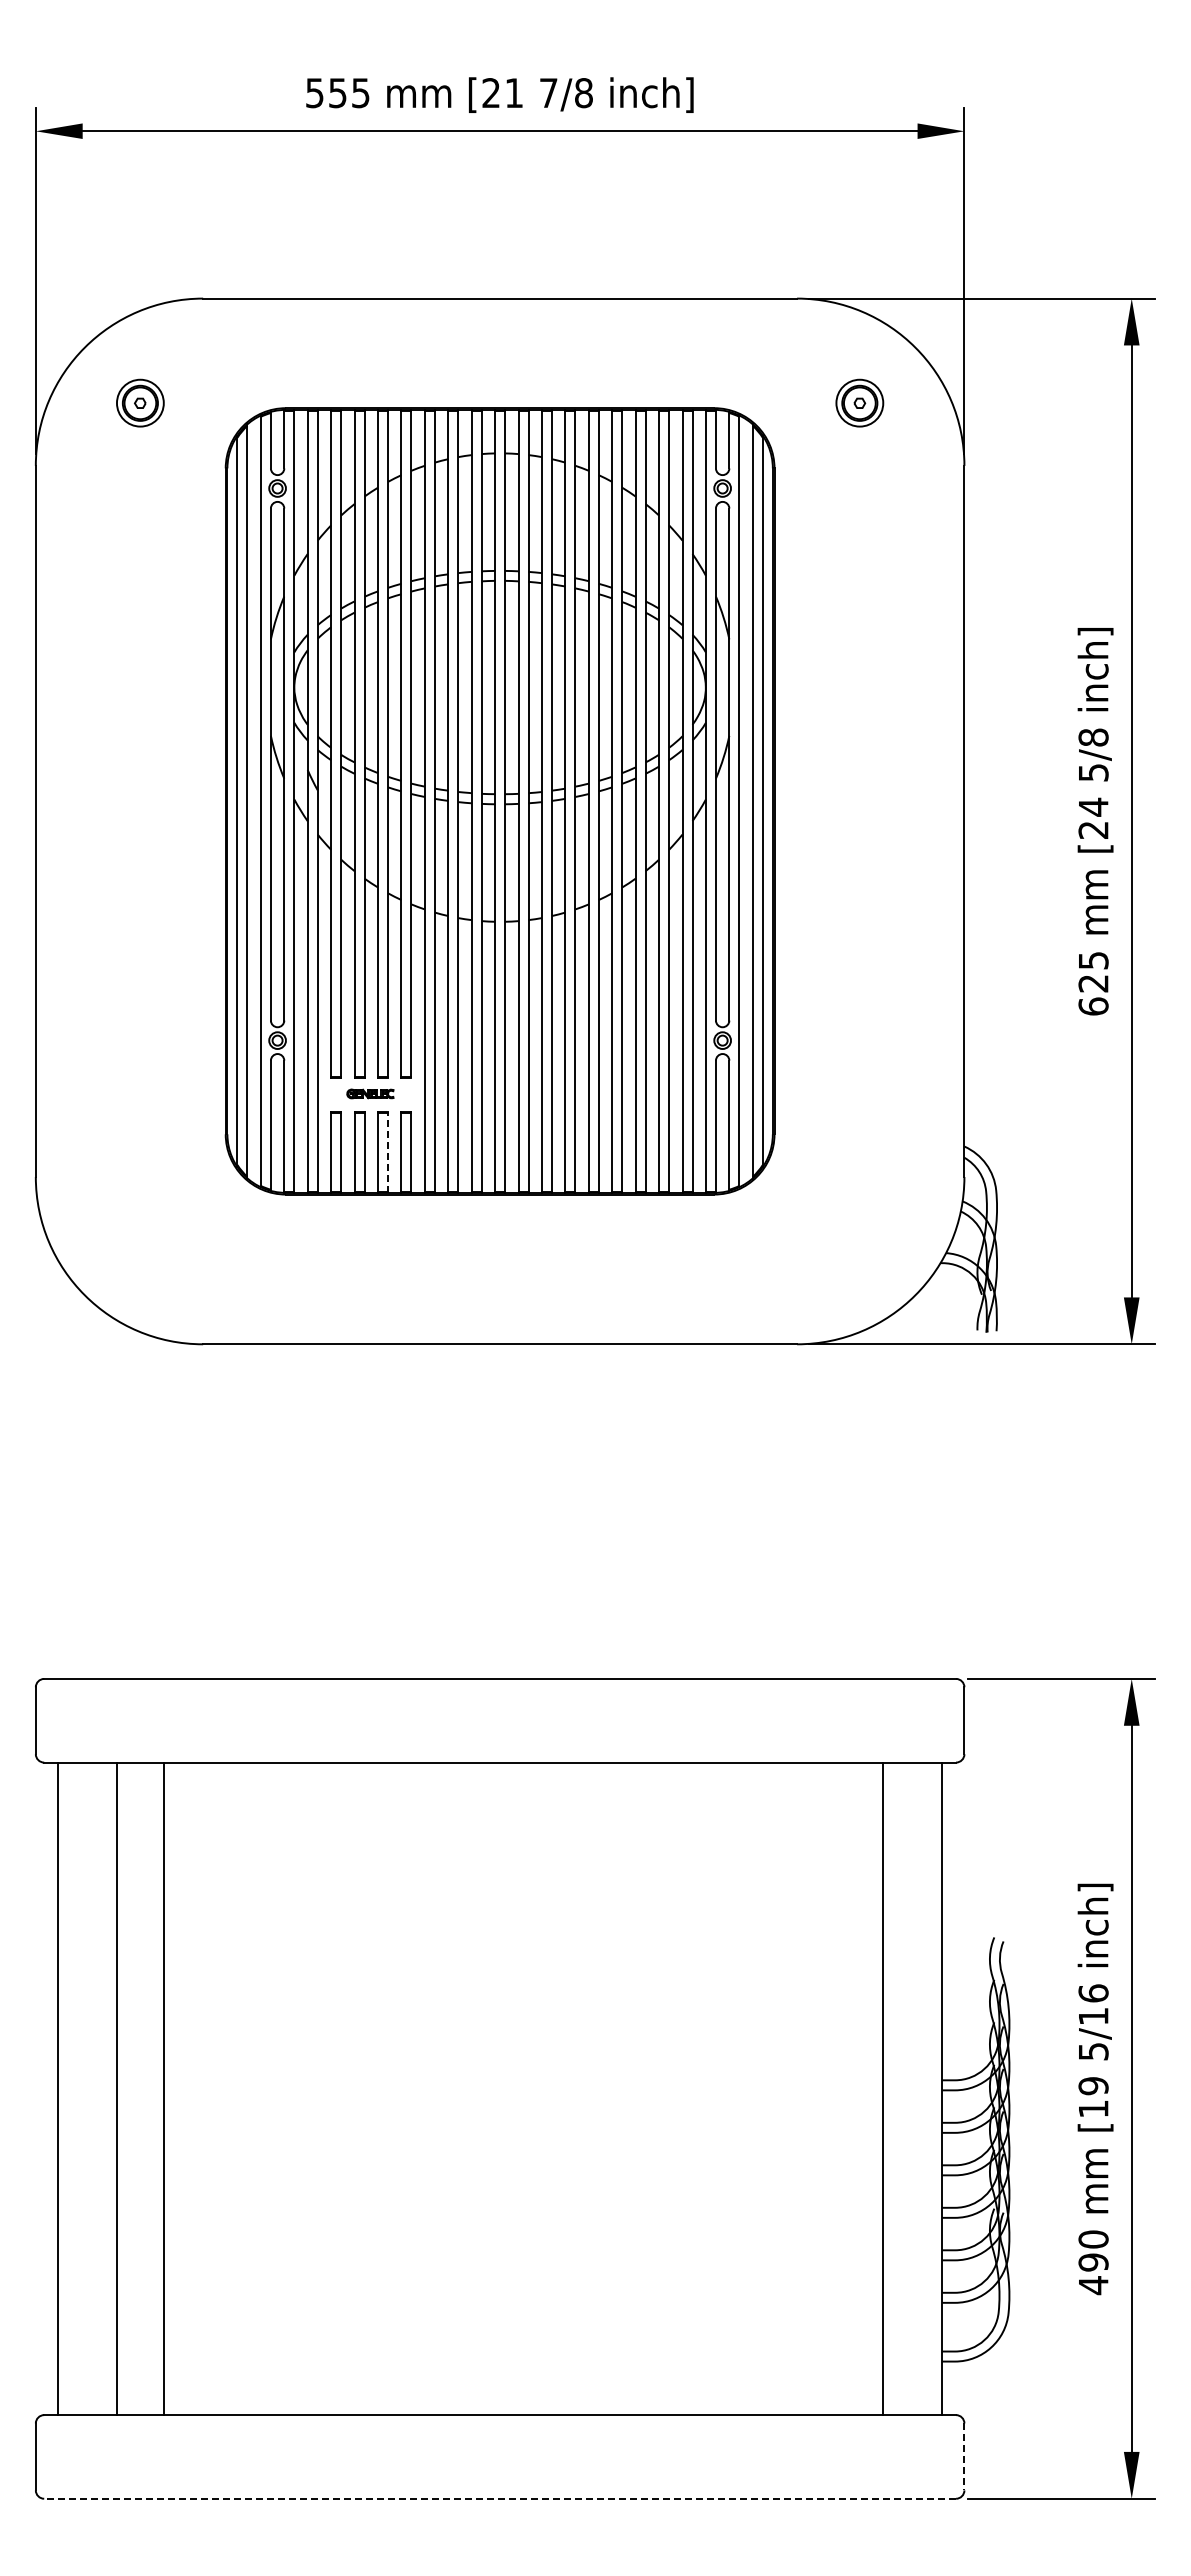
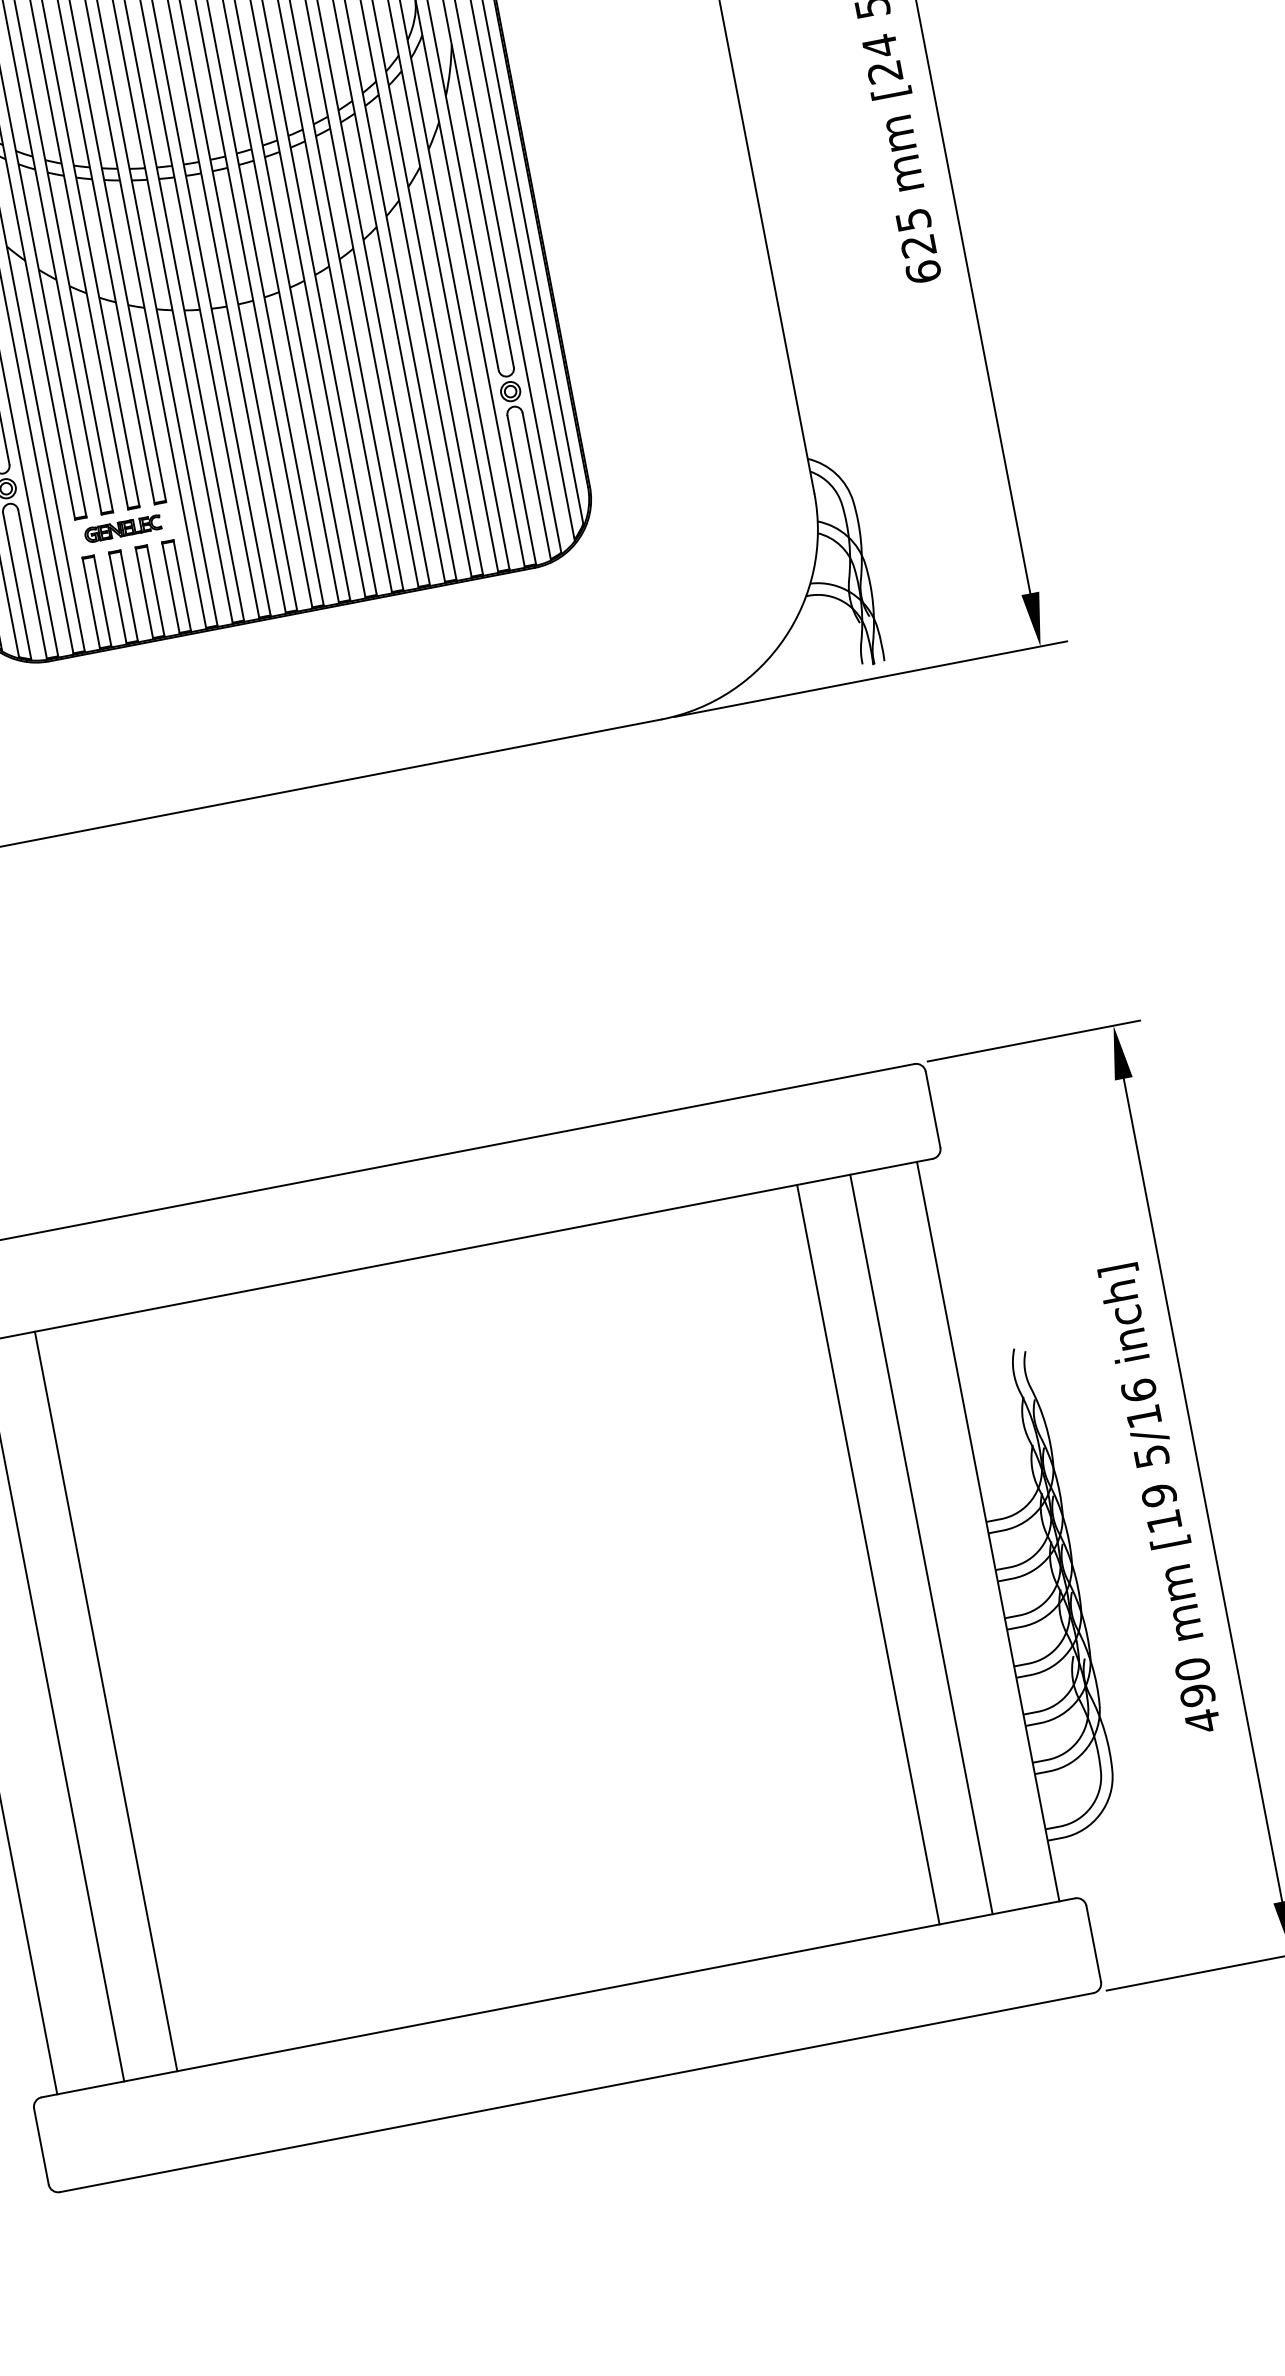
part: (370, 1093) -> (123, 528), size x1.43
line: (388, 1152) -> (156, 591), dashed -> solid
line: (836, 2088) -> (868, 1554), added
line: (964, 2457) -> (1093, 1944), dashed -> solid
line: (500, 2498) -> (577, 2092), dashed -> solid

